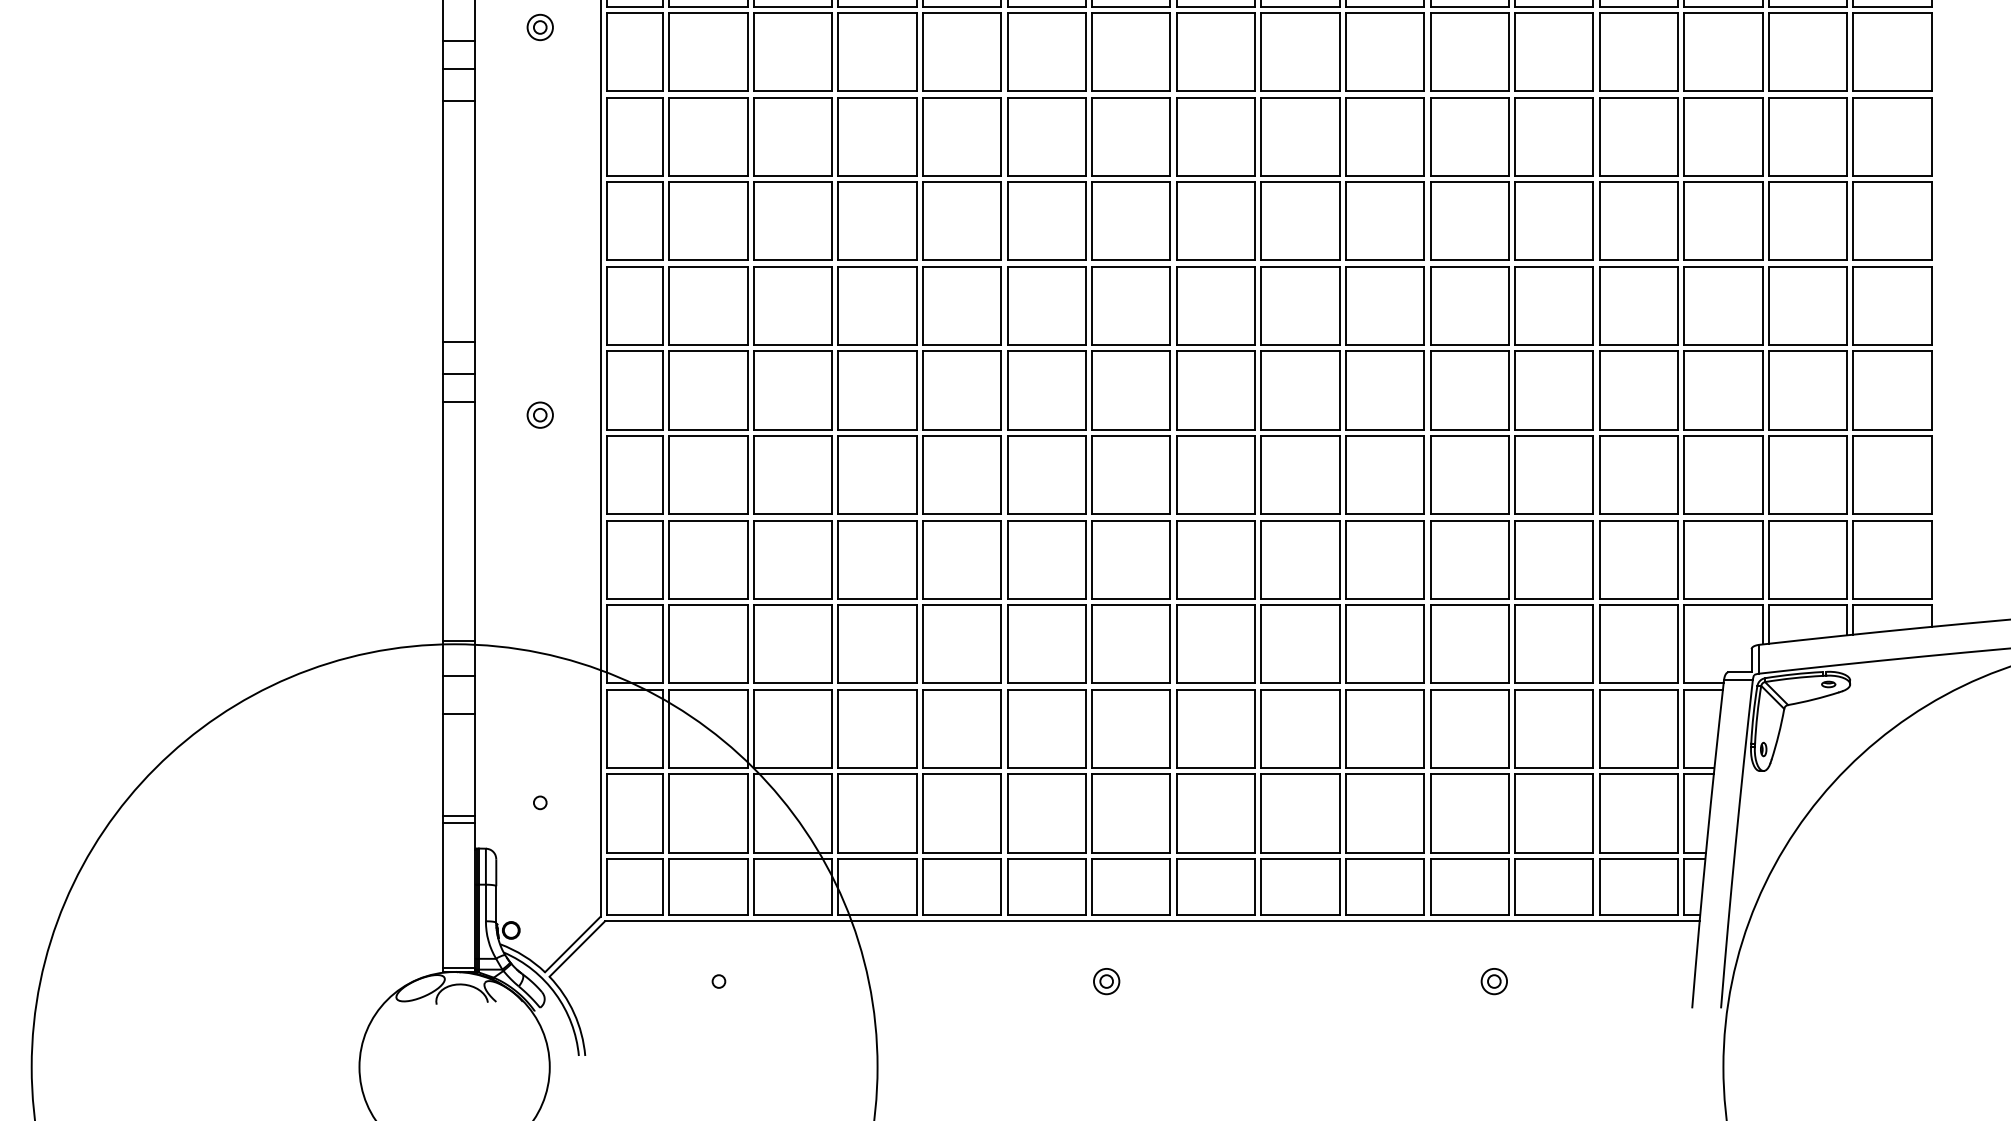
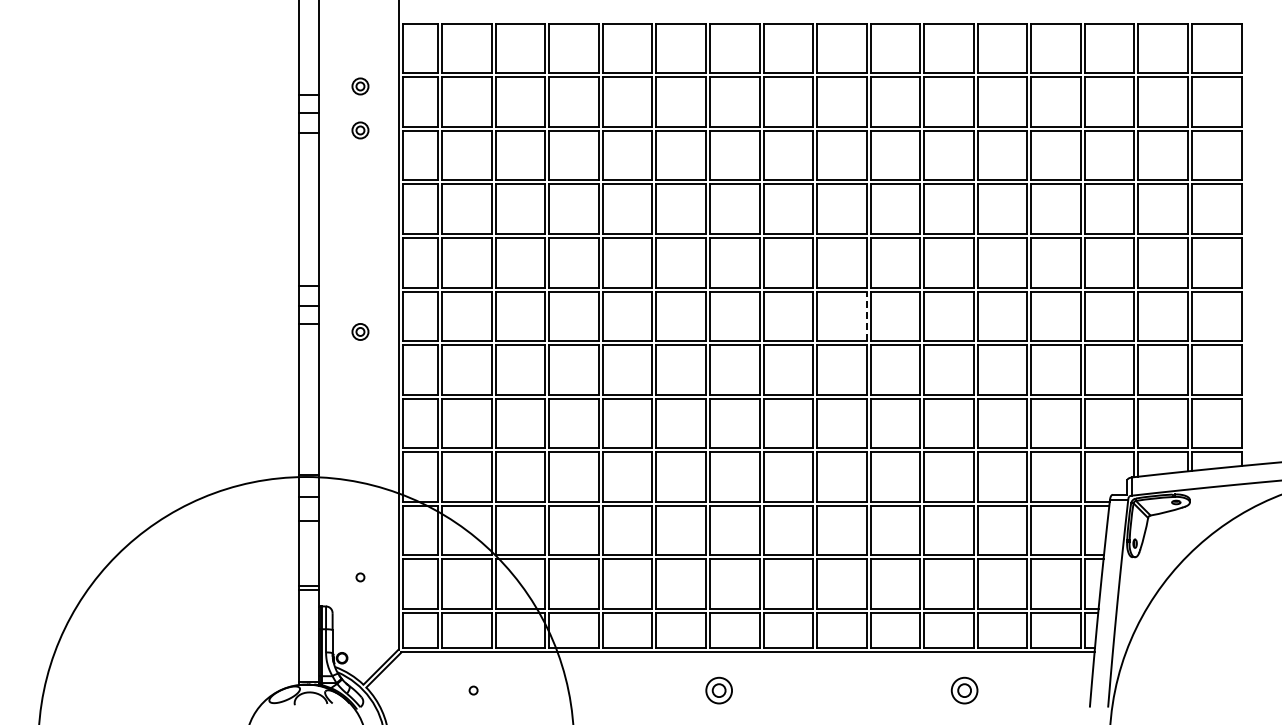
part: (540, 97) -> (360, 130), added
line: (1339, 390) -> (866, 316), solid -> dashed
part: (1105, 981) -> (718, 690), size x1.6
part: (1494, 981) -> (964, 690), size x1.6

